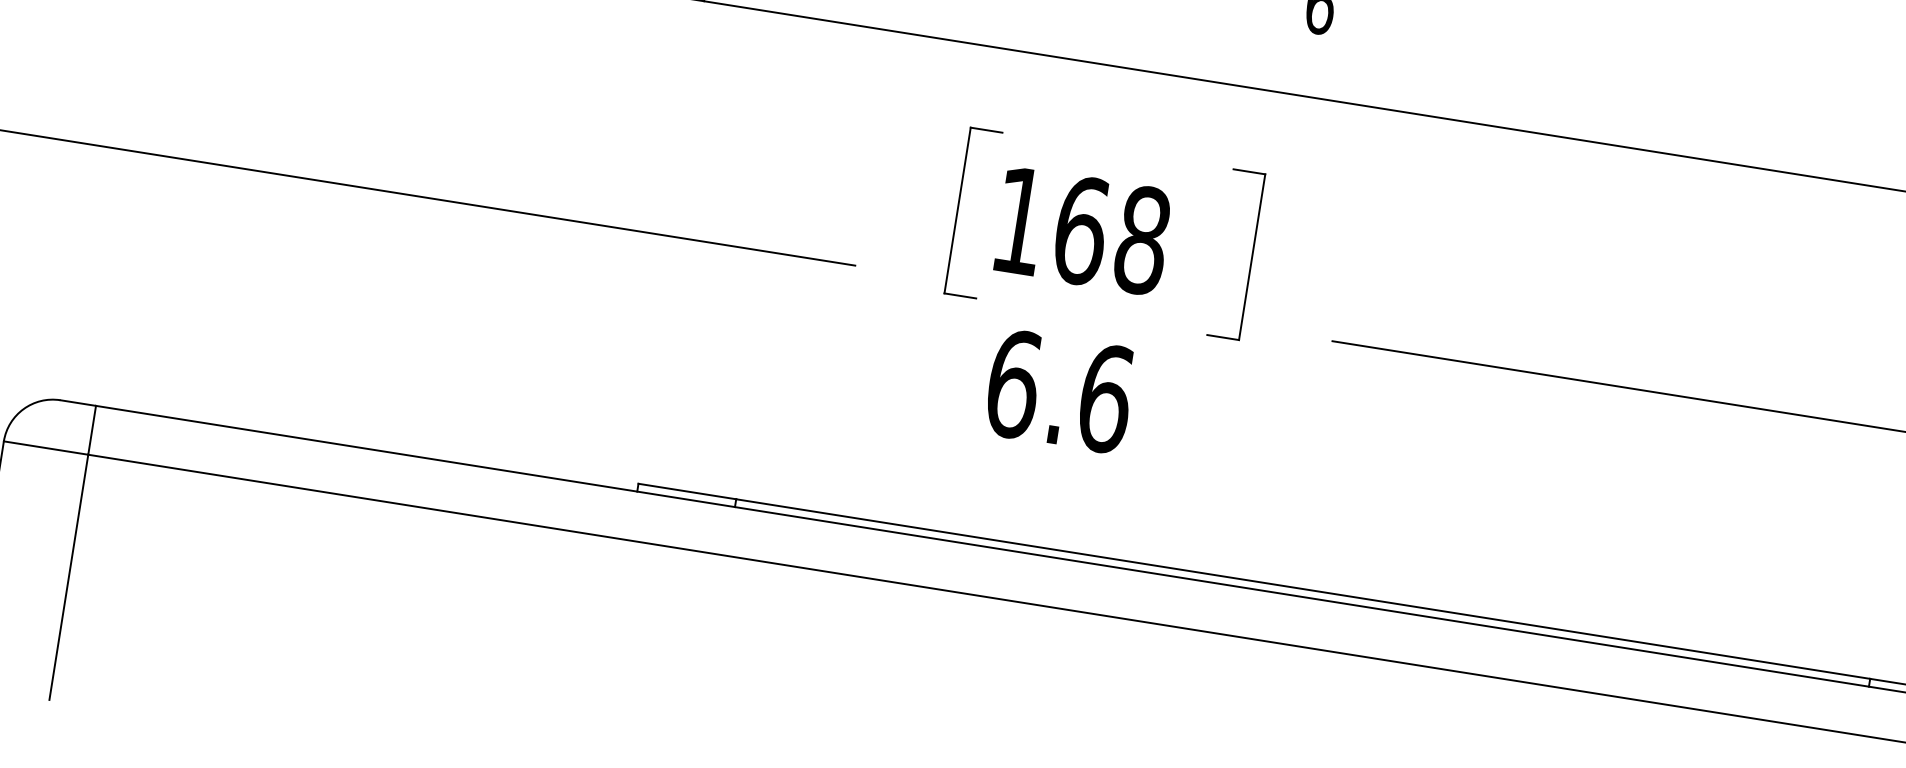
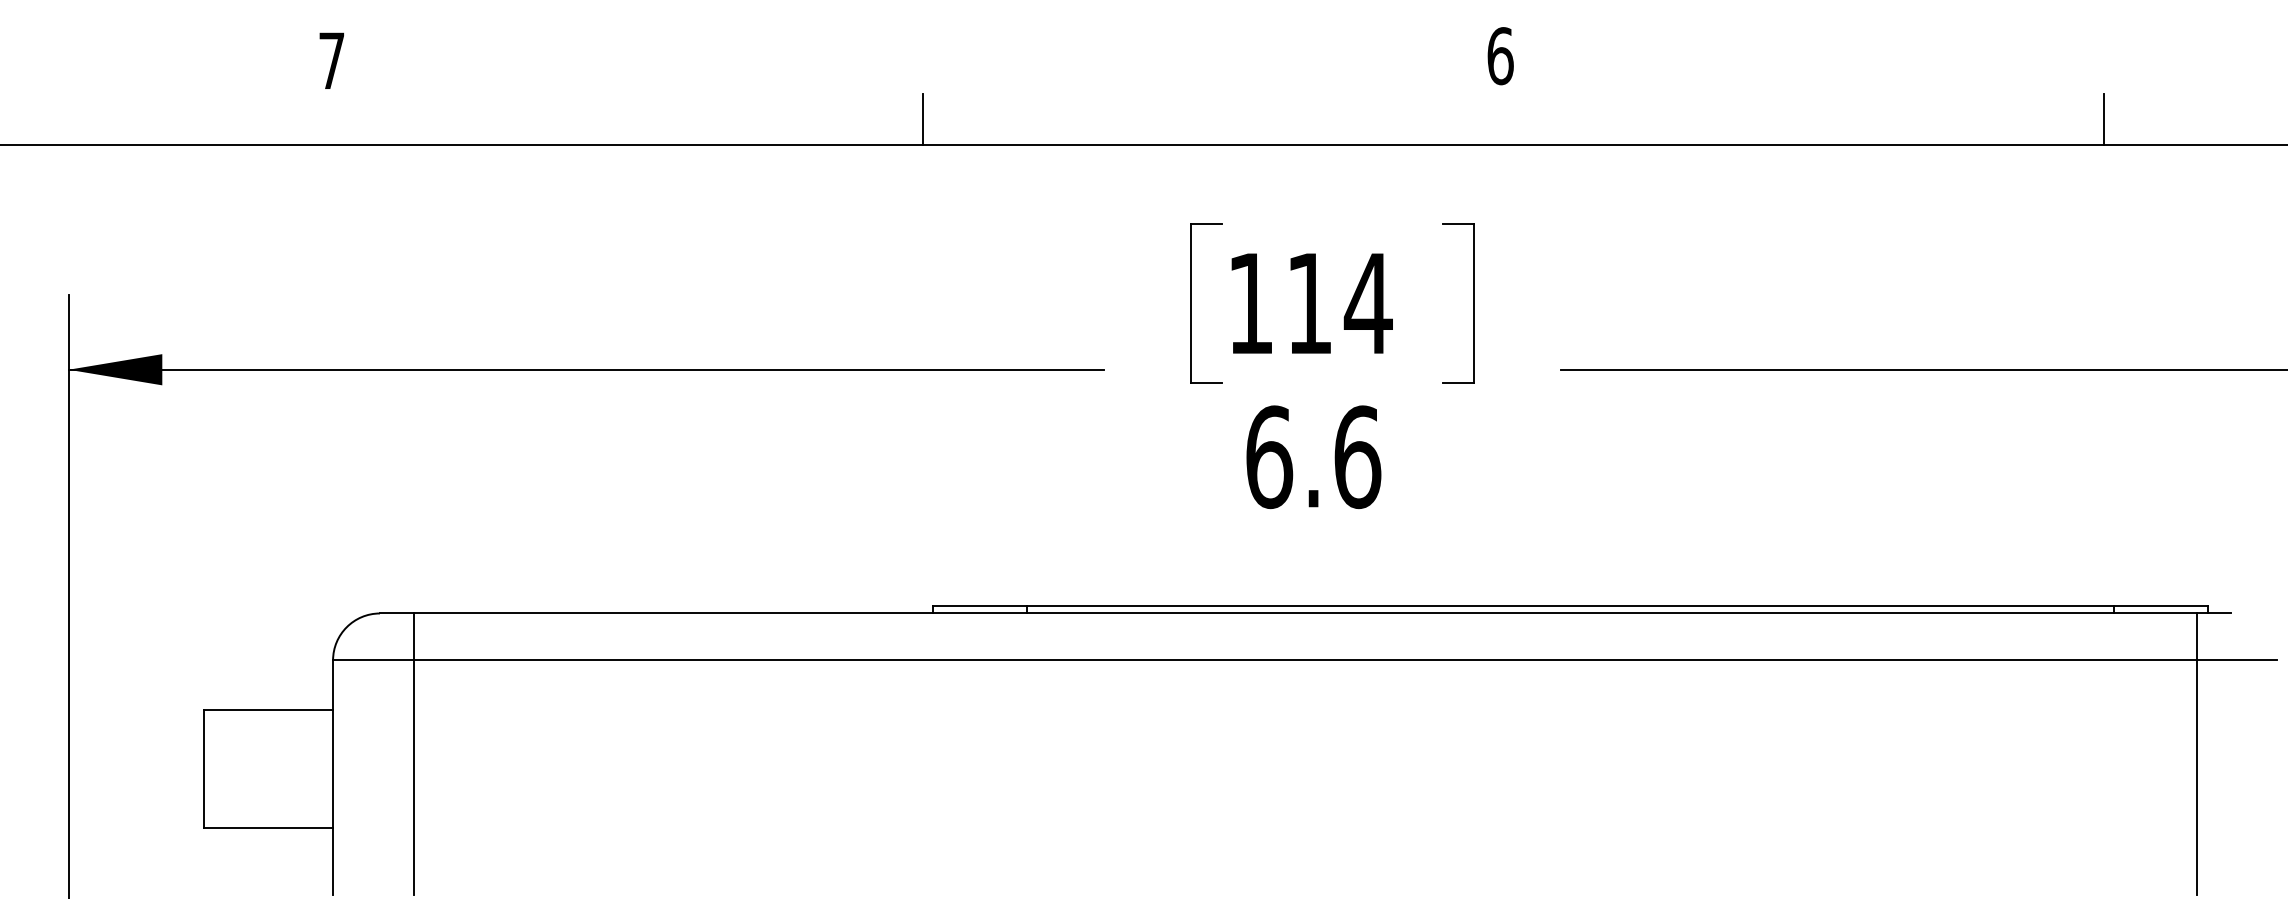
text: (1112, 235) -> (1339, 303), 168 -> 114

